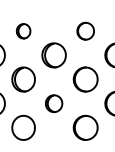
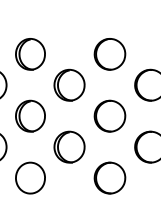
part: (23, 31) -> (30, 54), size x1.67
part: (85, 31) -> (109, 54), size x1.43
part: (54, 103) -> (69, 146), size x1.43

